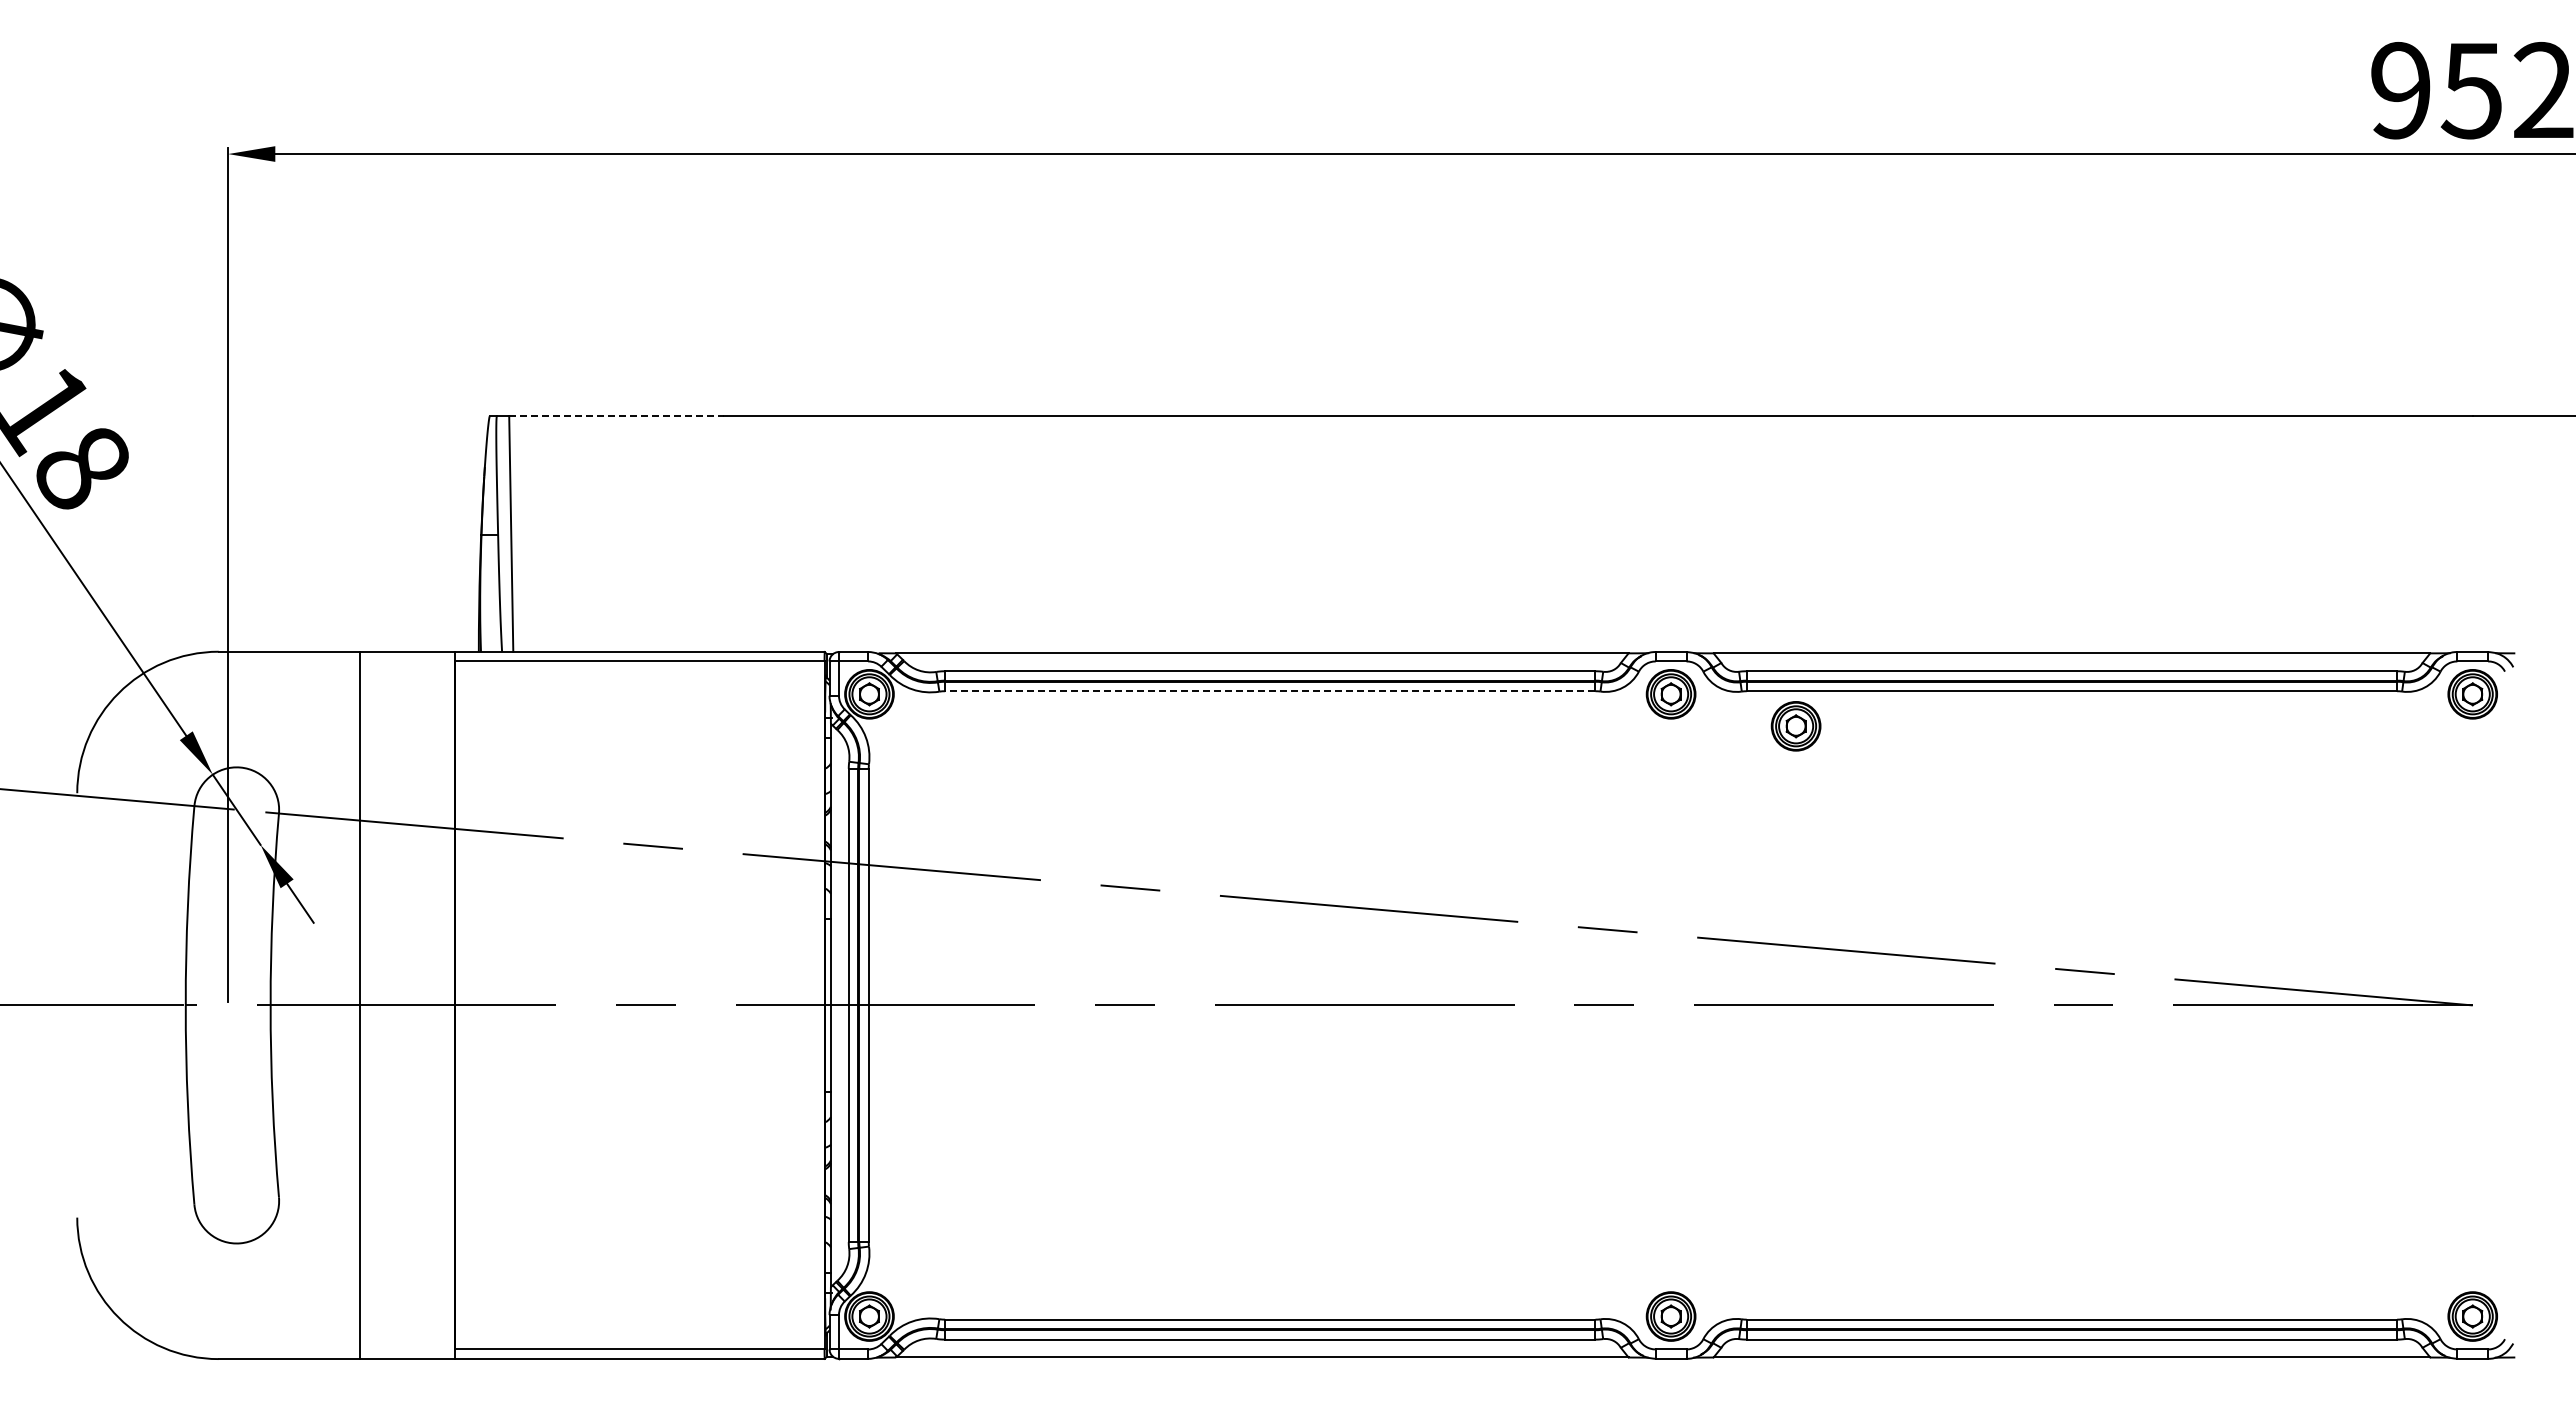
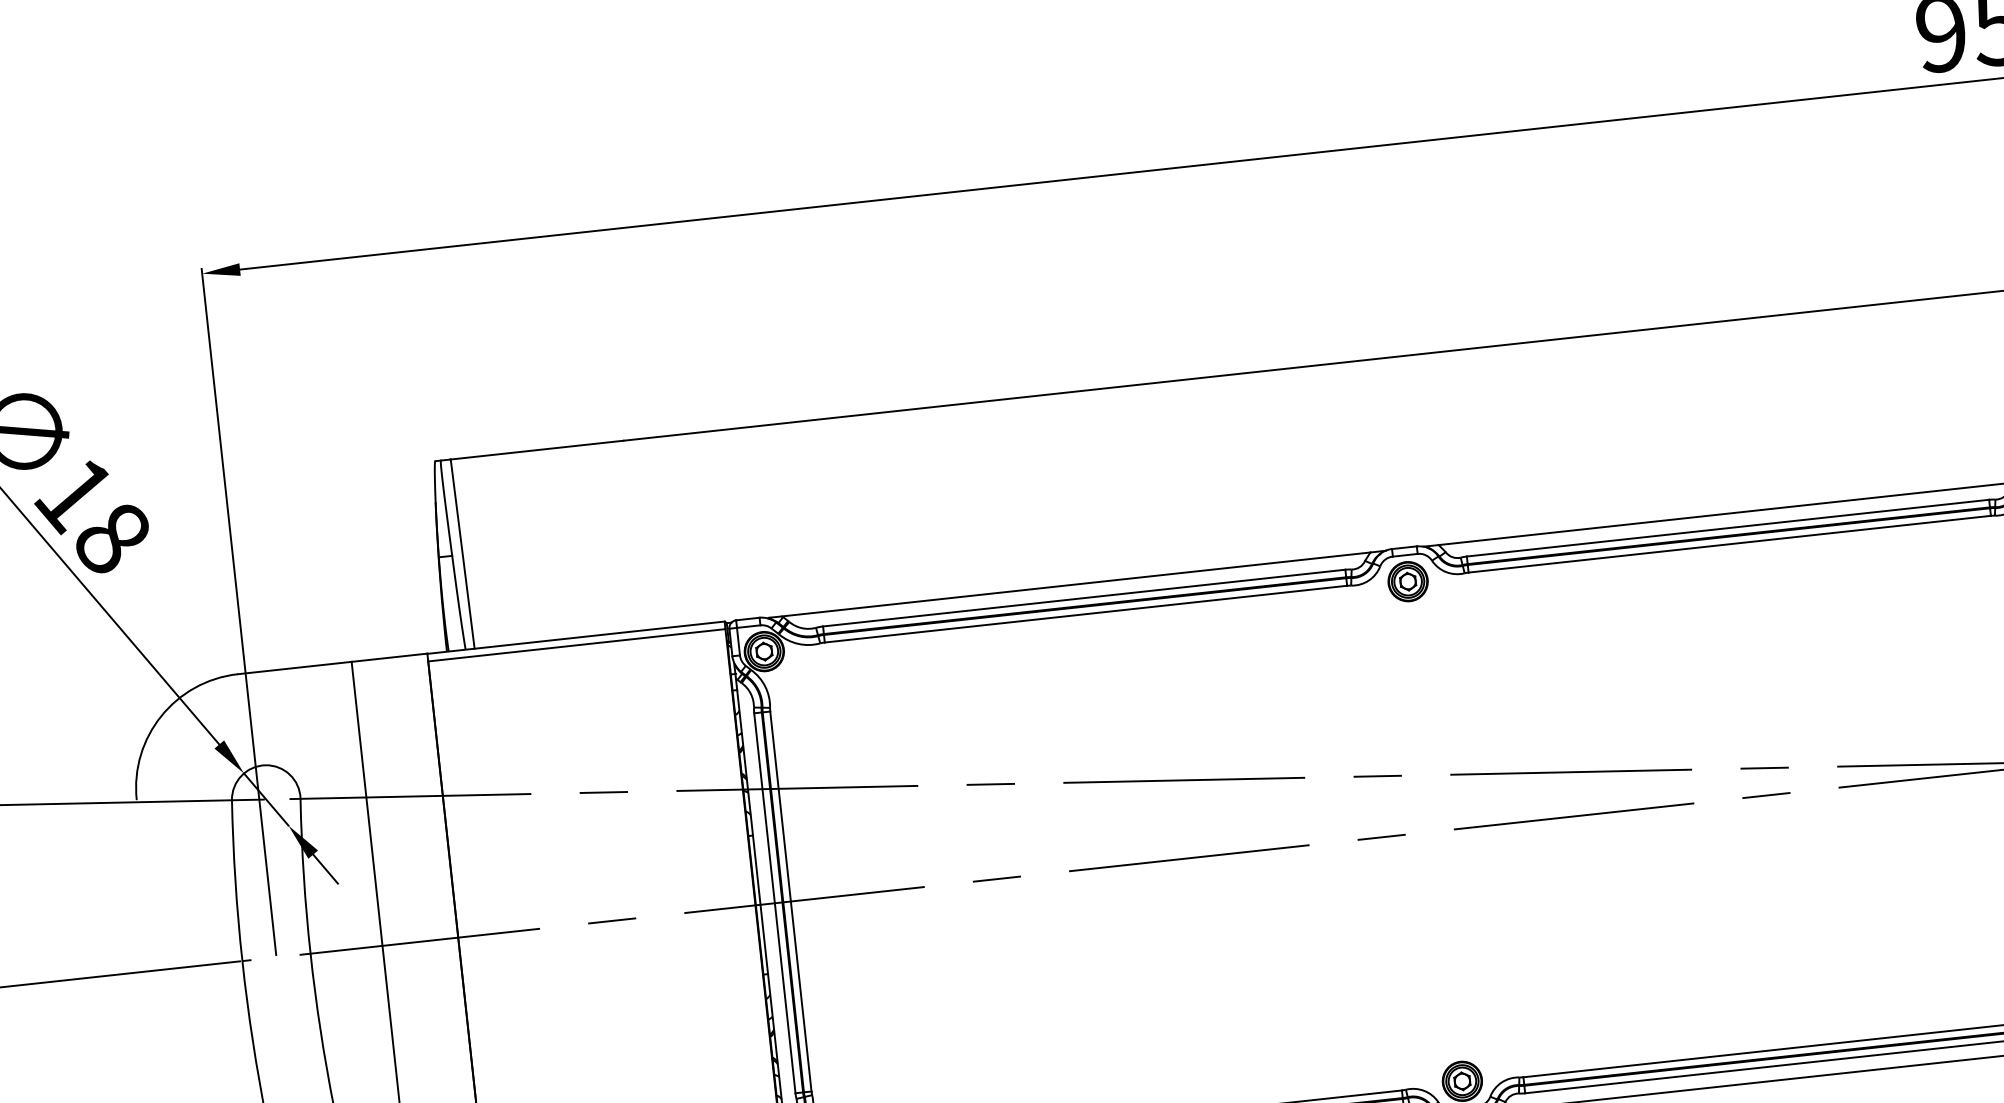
line: (616, 415) -> (536, 449), dashed -> solid
line: (1269, 691) -> (1085, 614), dashed -> solid
part: (1795, 726) -> (1510, 596), removed

